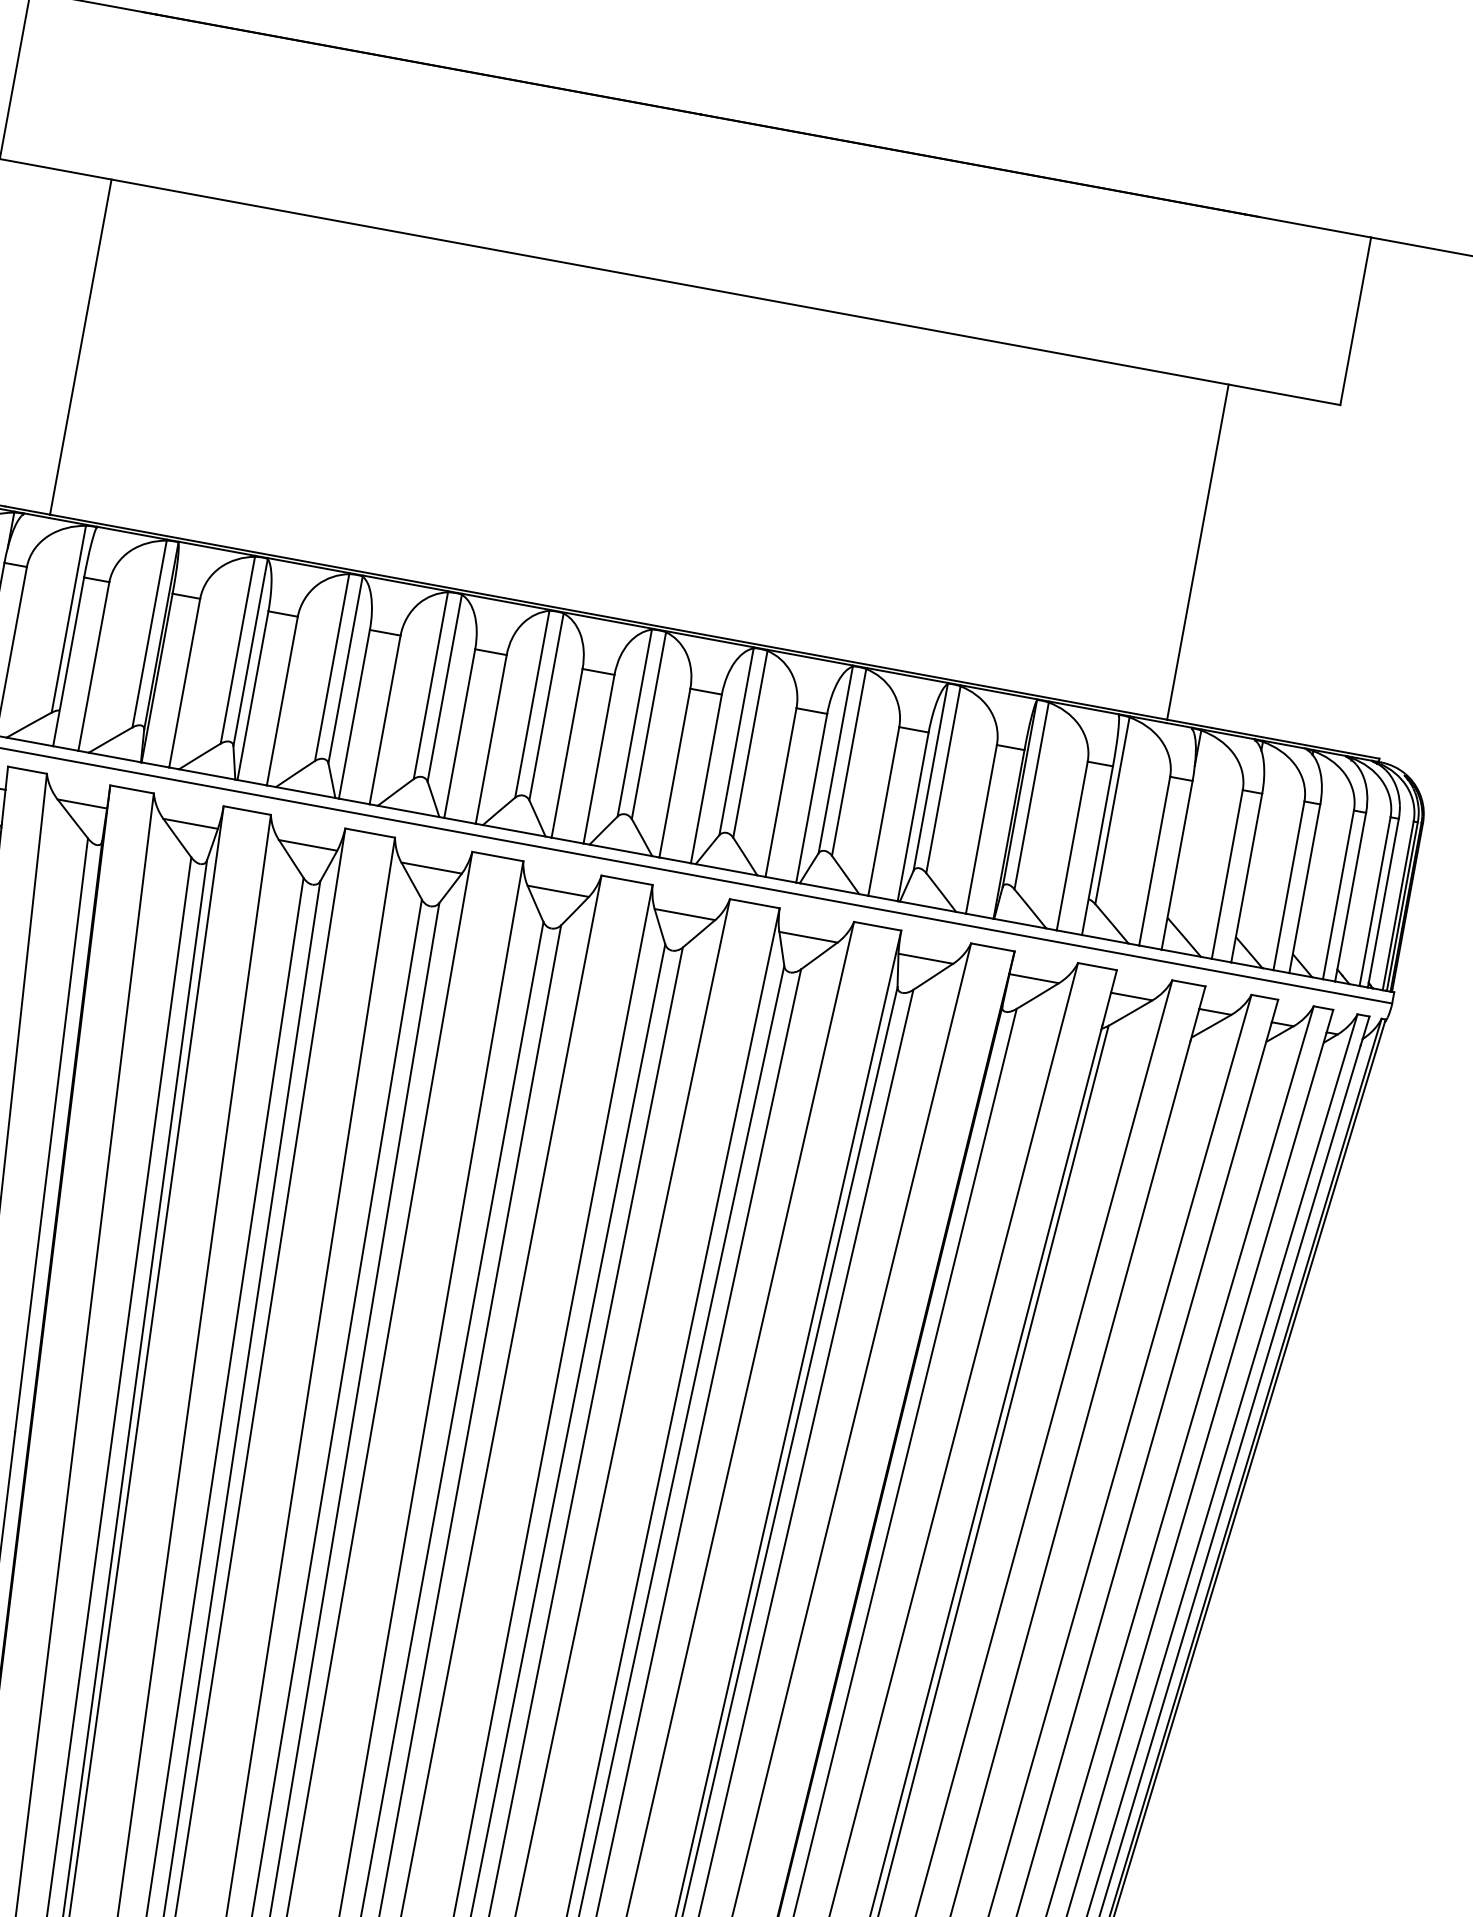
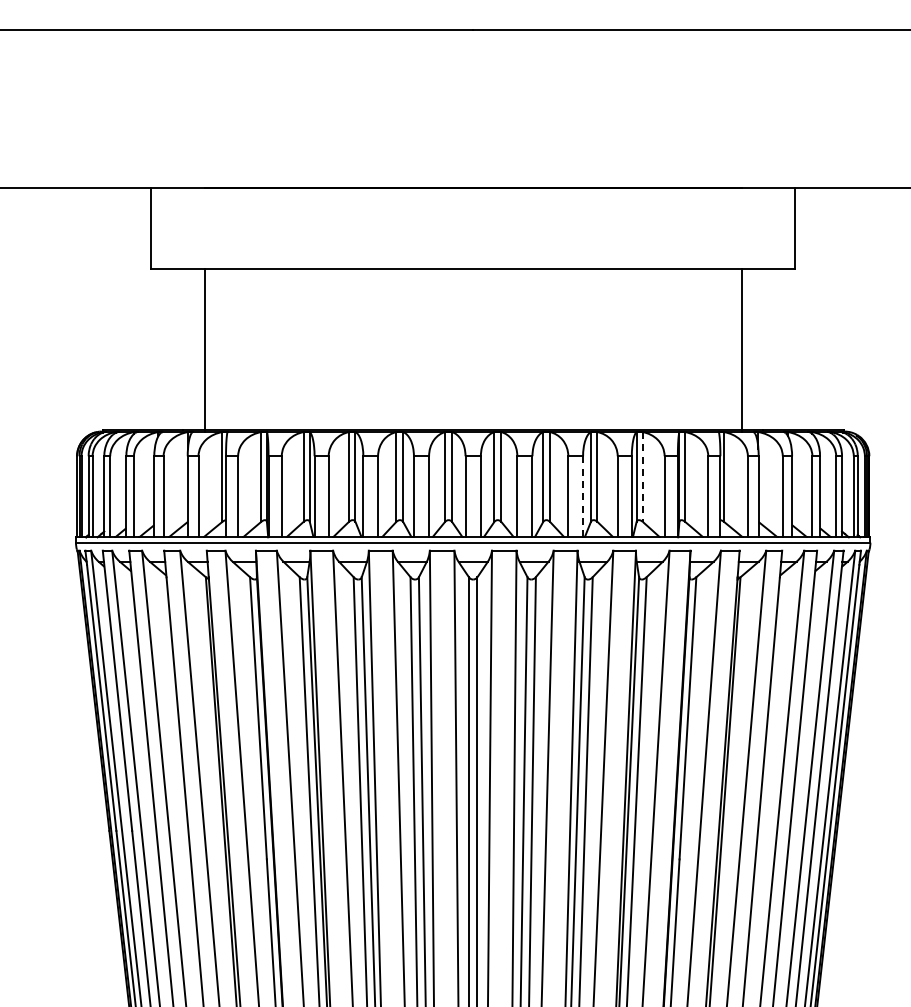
line: (943, 778) -> (642, 476), solid -> dashed
line: (812, 797) -> (583, 496), solid -> dashed

